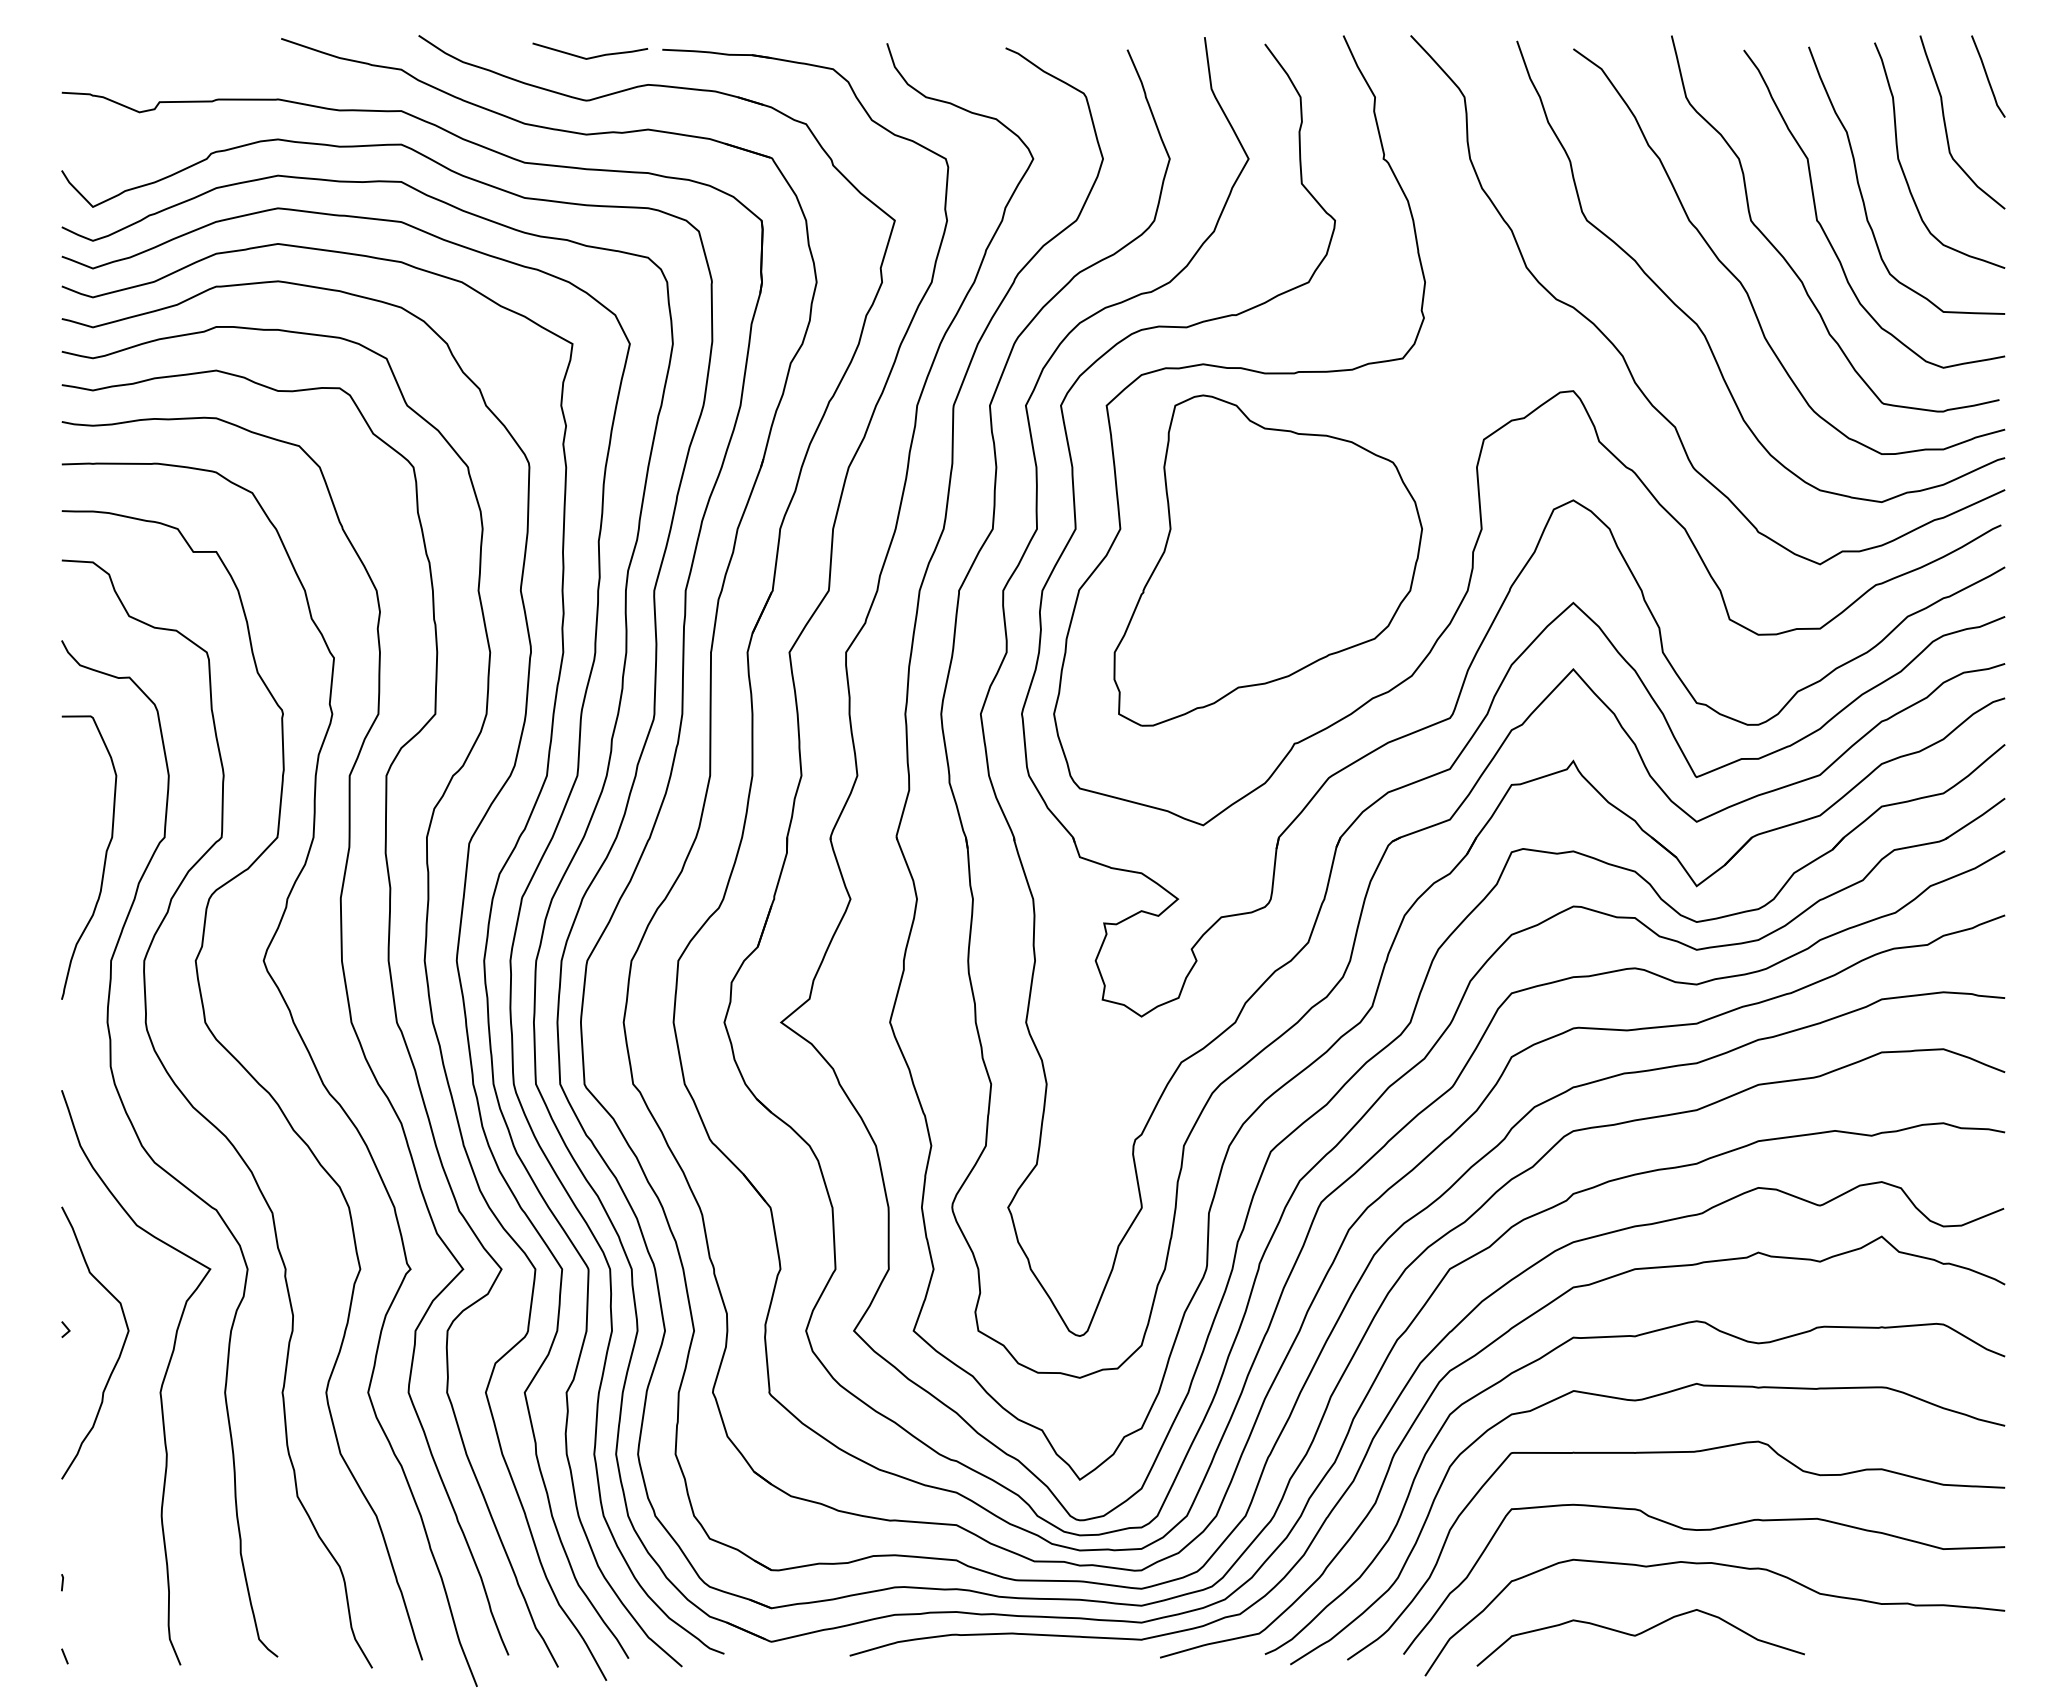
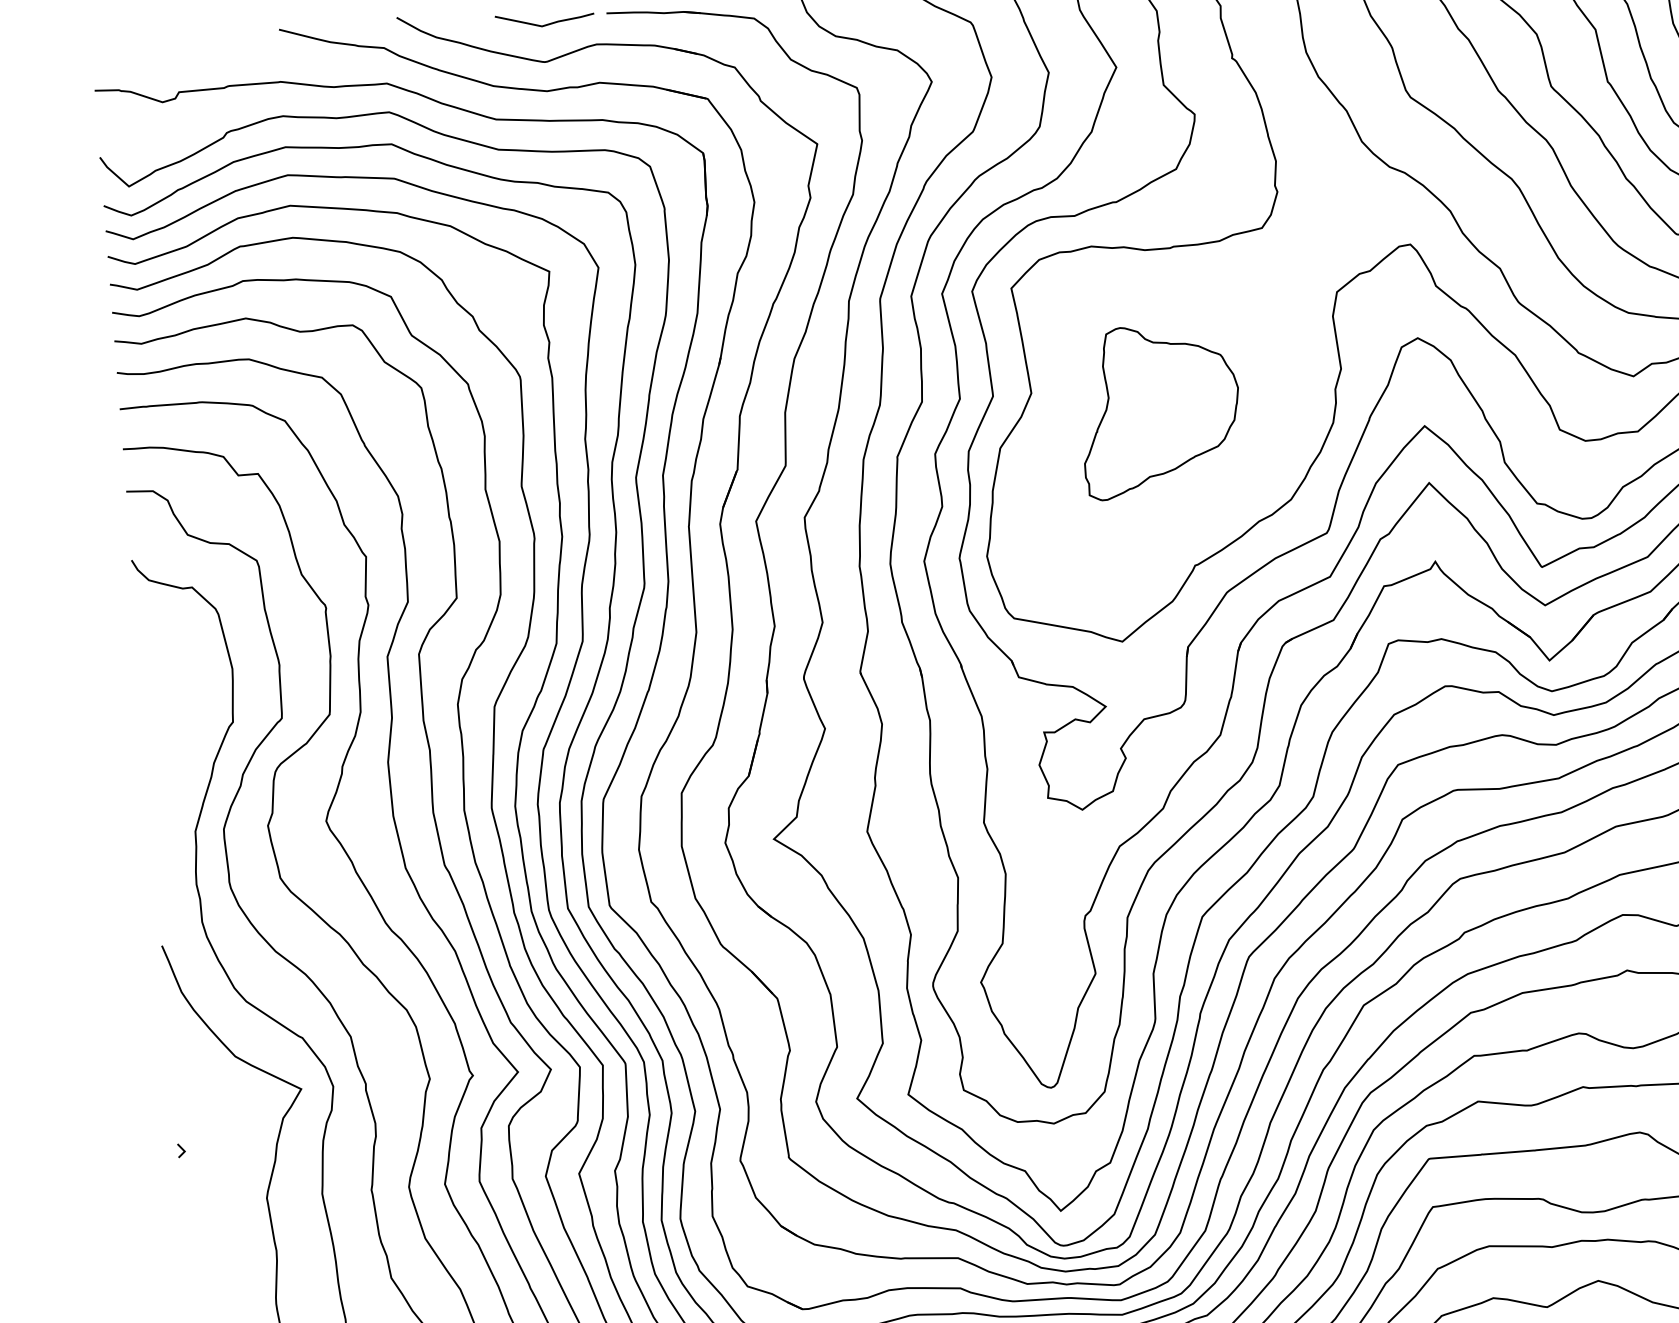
part: (1267, 560) -> (1159, 410), size x0.6
curve: (104, 857) -> (182, 743), removed
curve: (120, 1350) -> (229, 1164), removed

